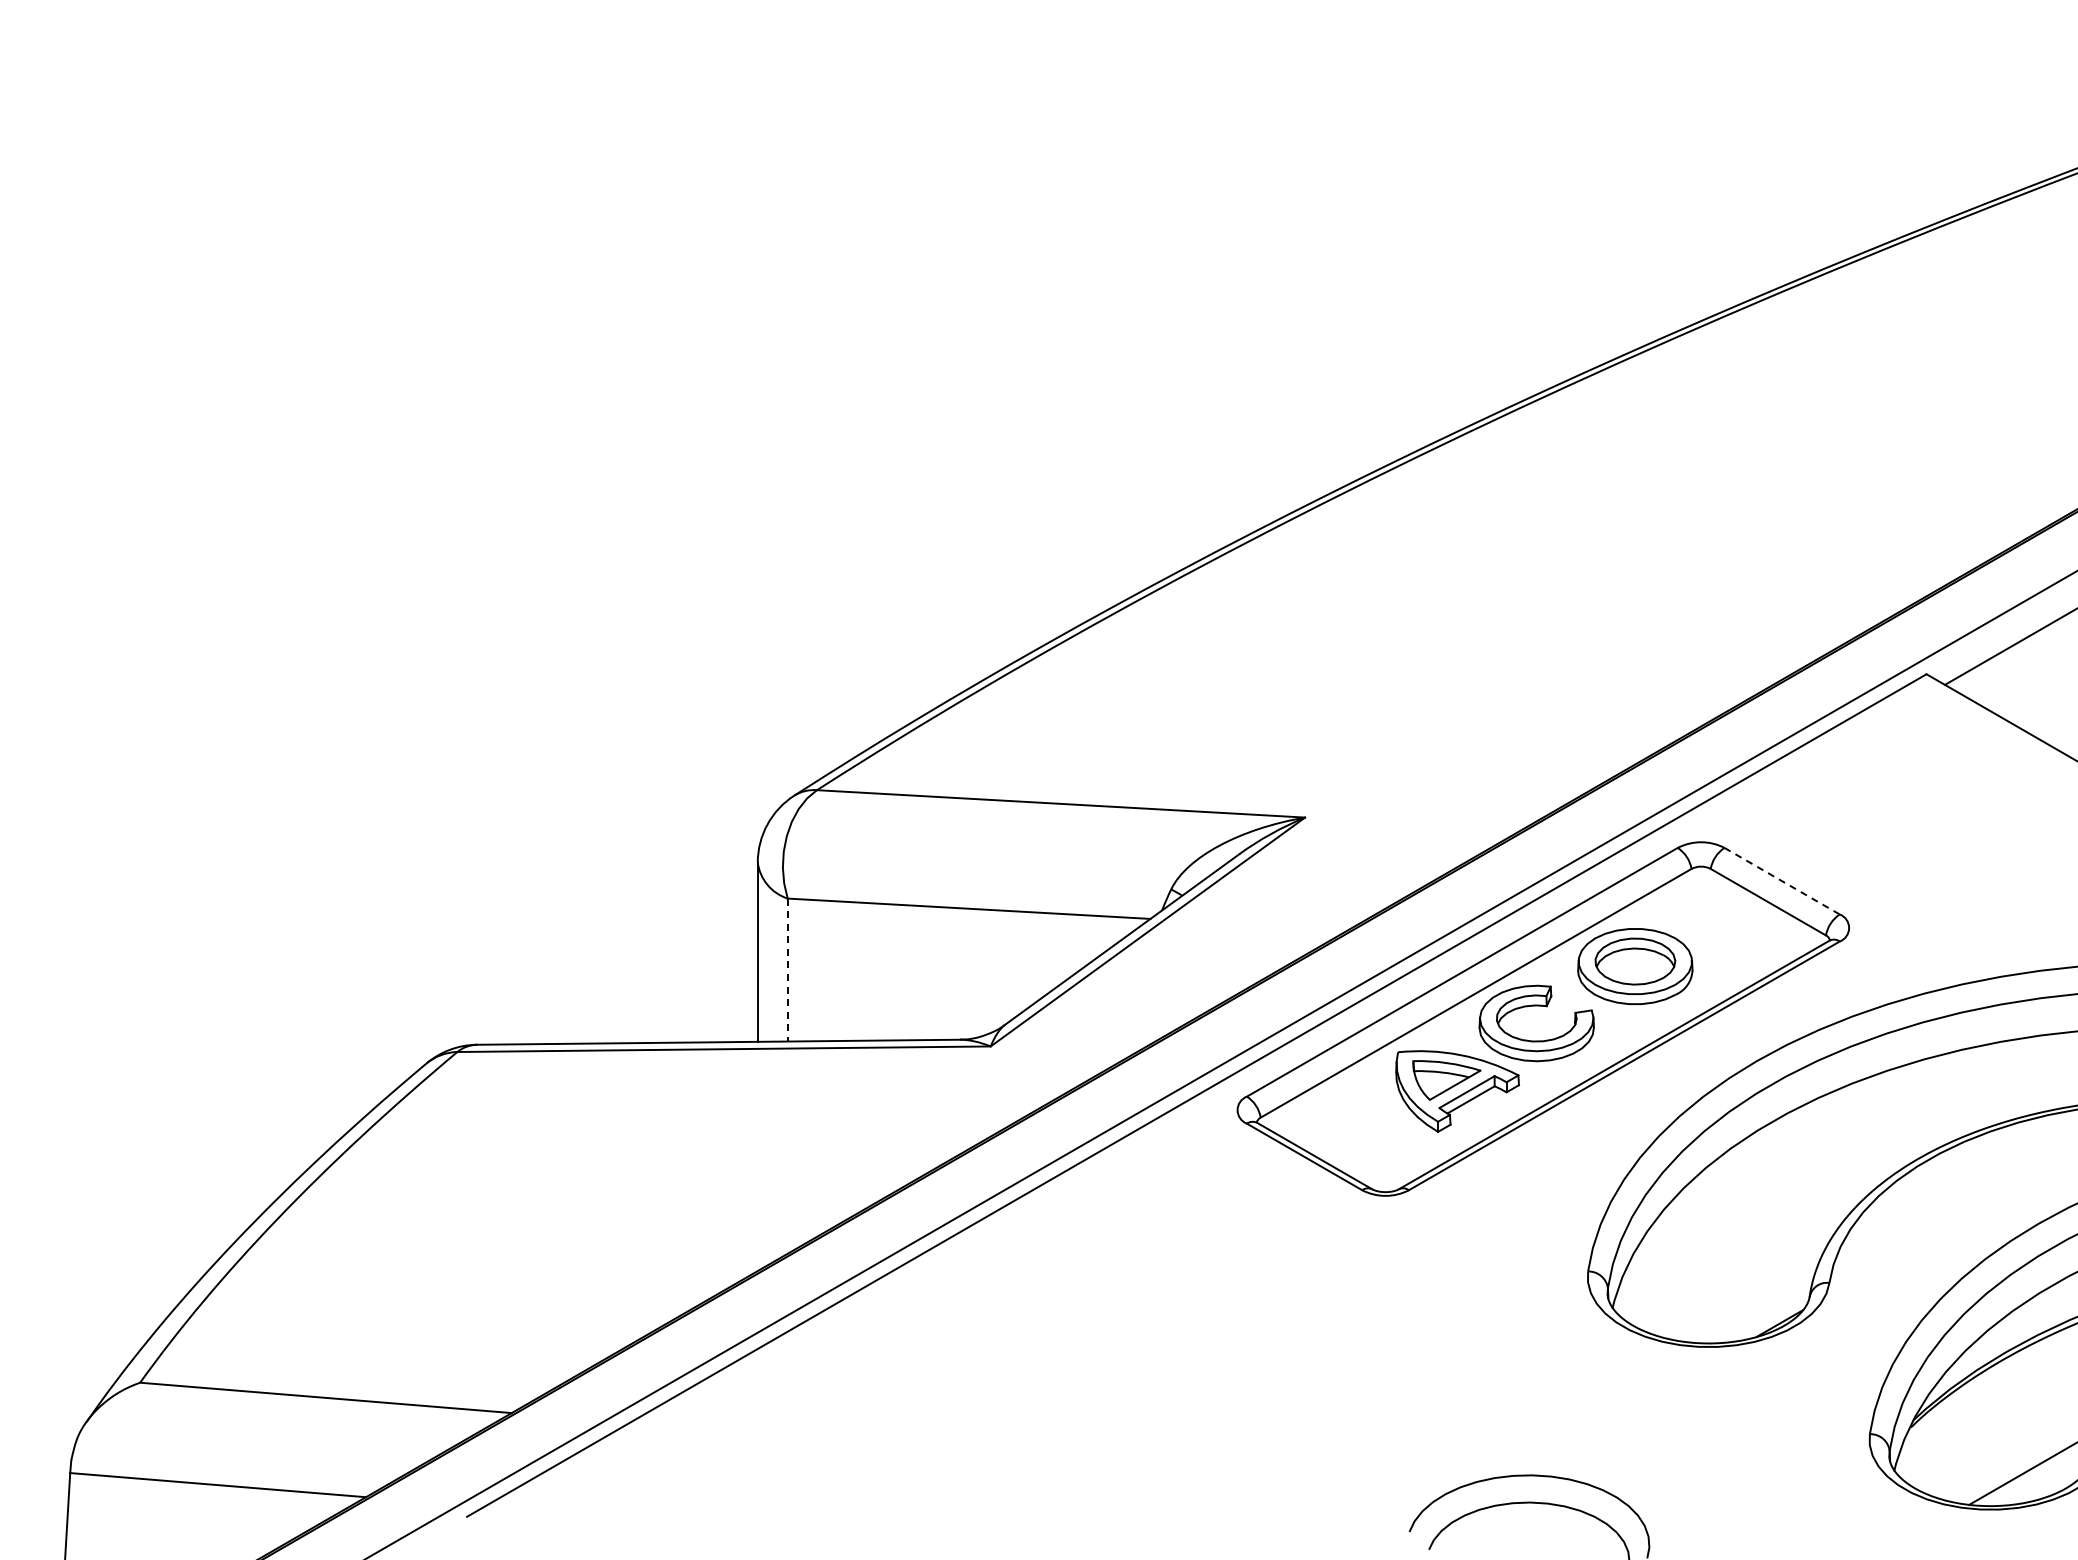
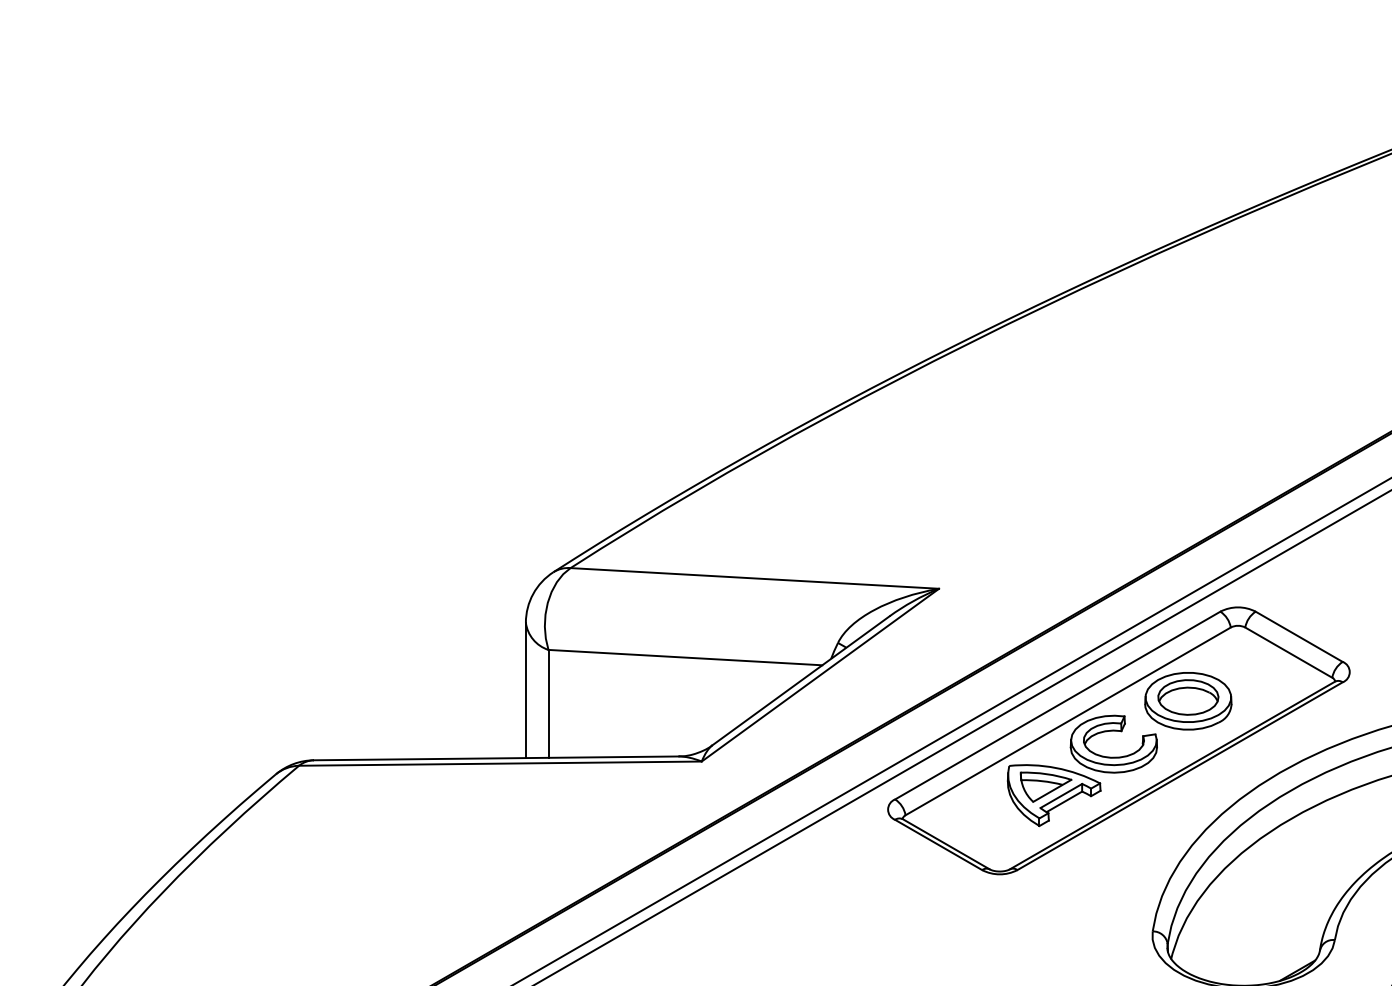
line: (1782, 881) -> (1299, 637), dashed -> solid
line: (787, 970) -> (548, 704), dashed -> solid

